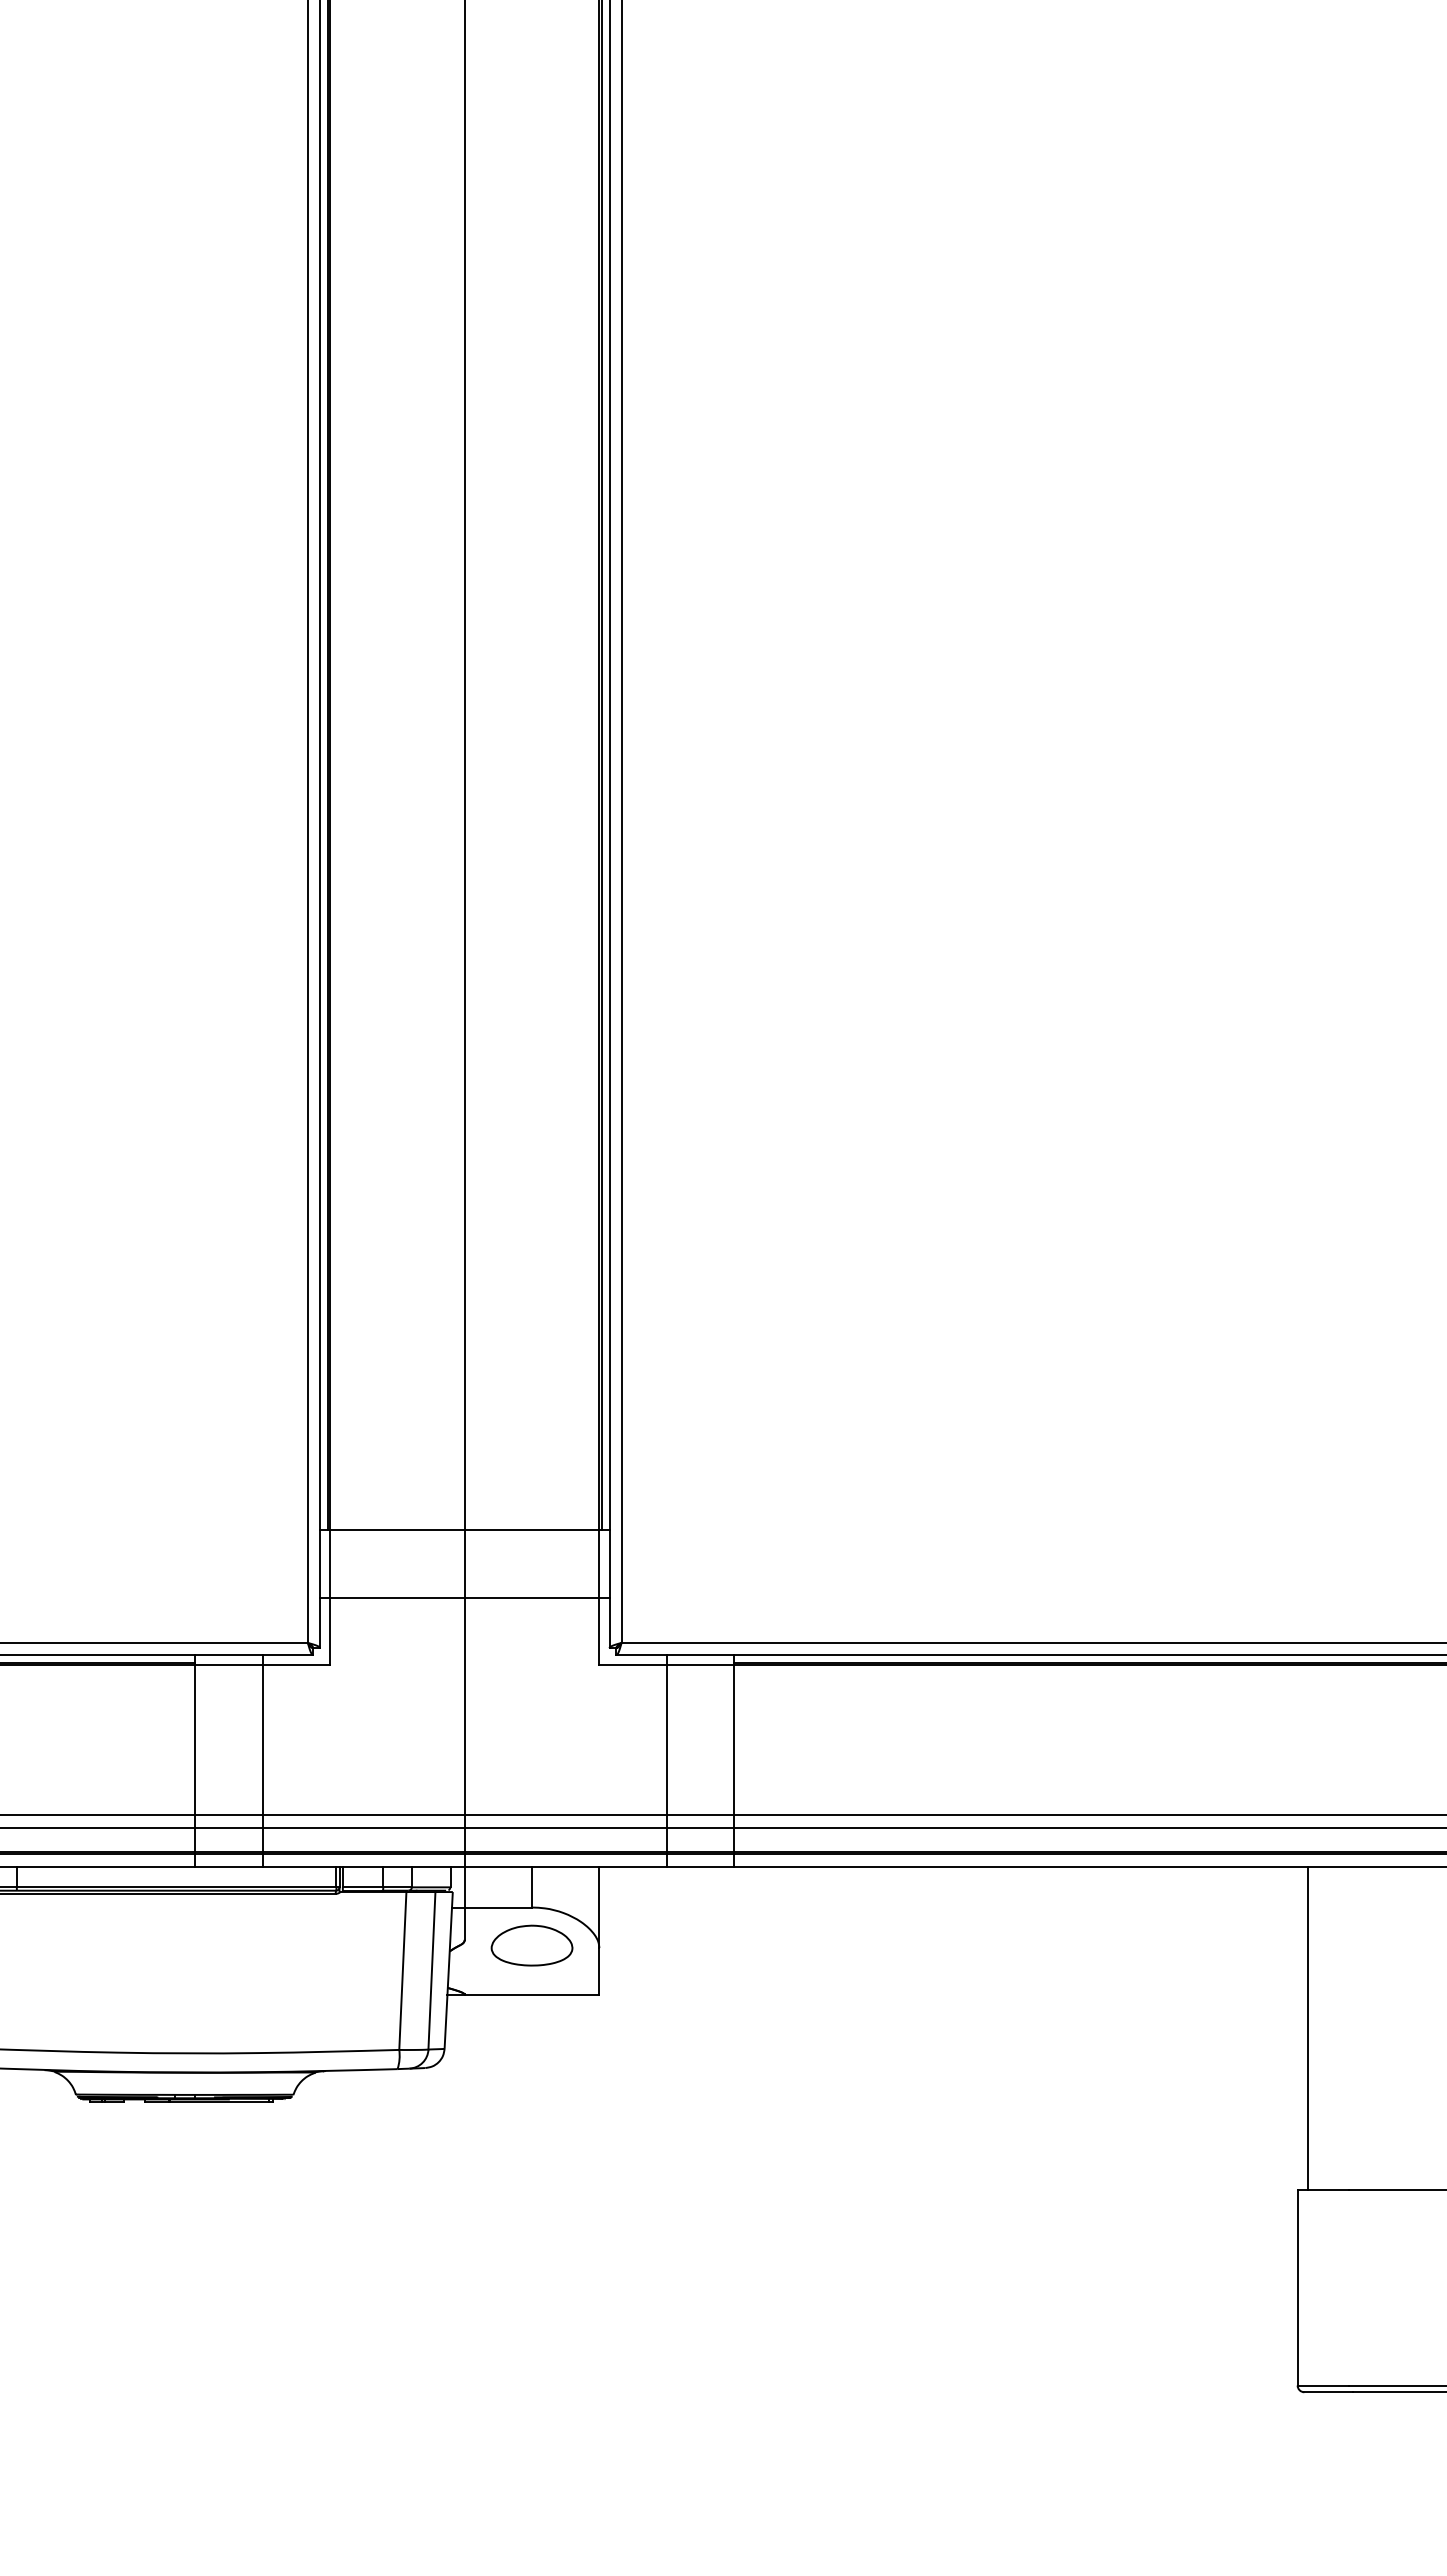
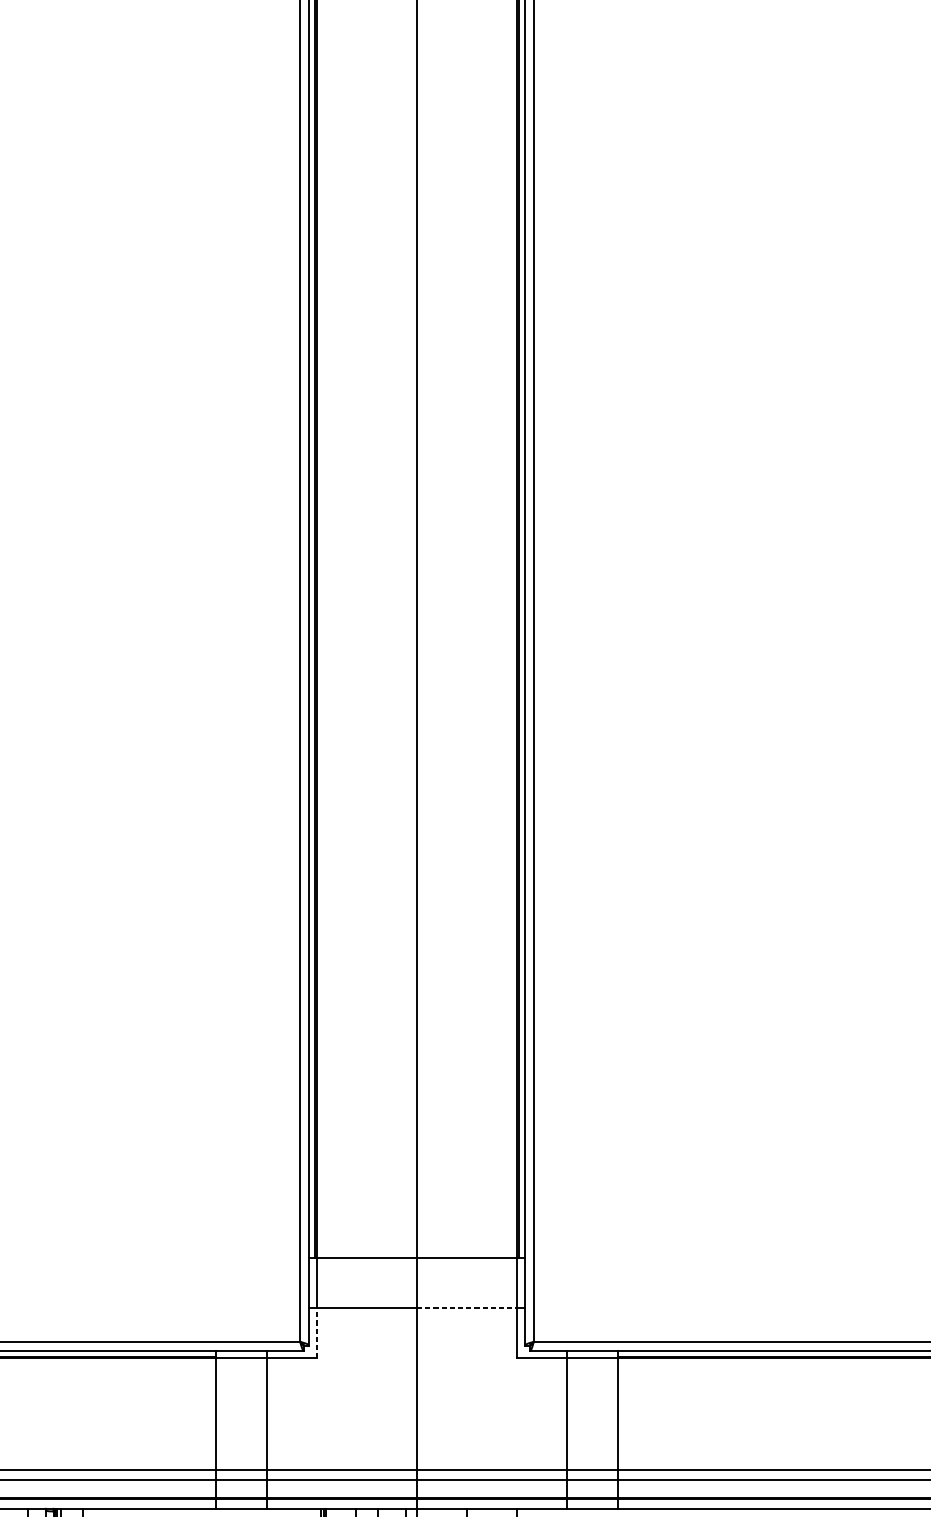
line: (532, 1597) -> (467, 1308), solid -> dashed
line: (330, 1631) -> (317, 1333), solid -> dashed

